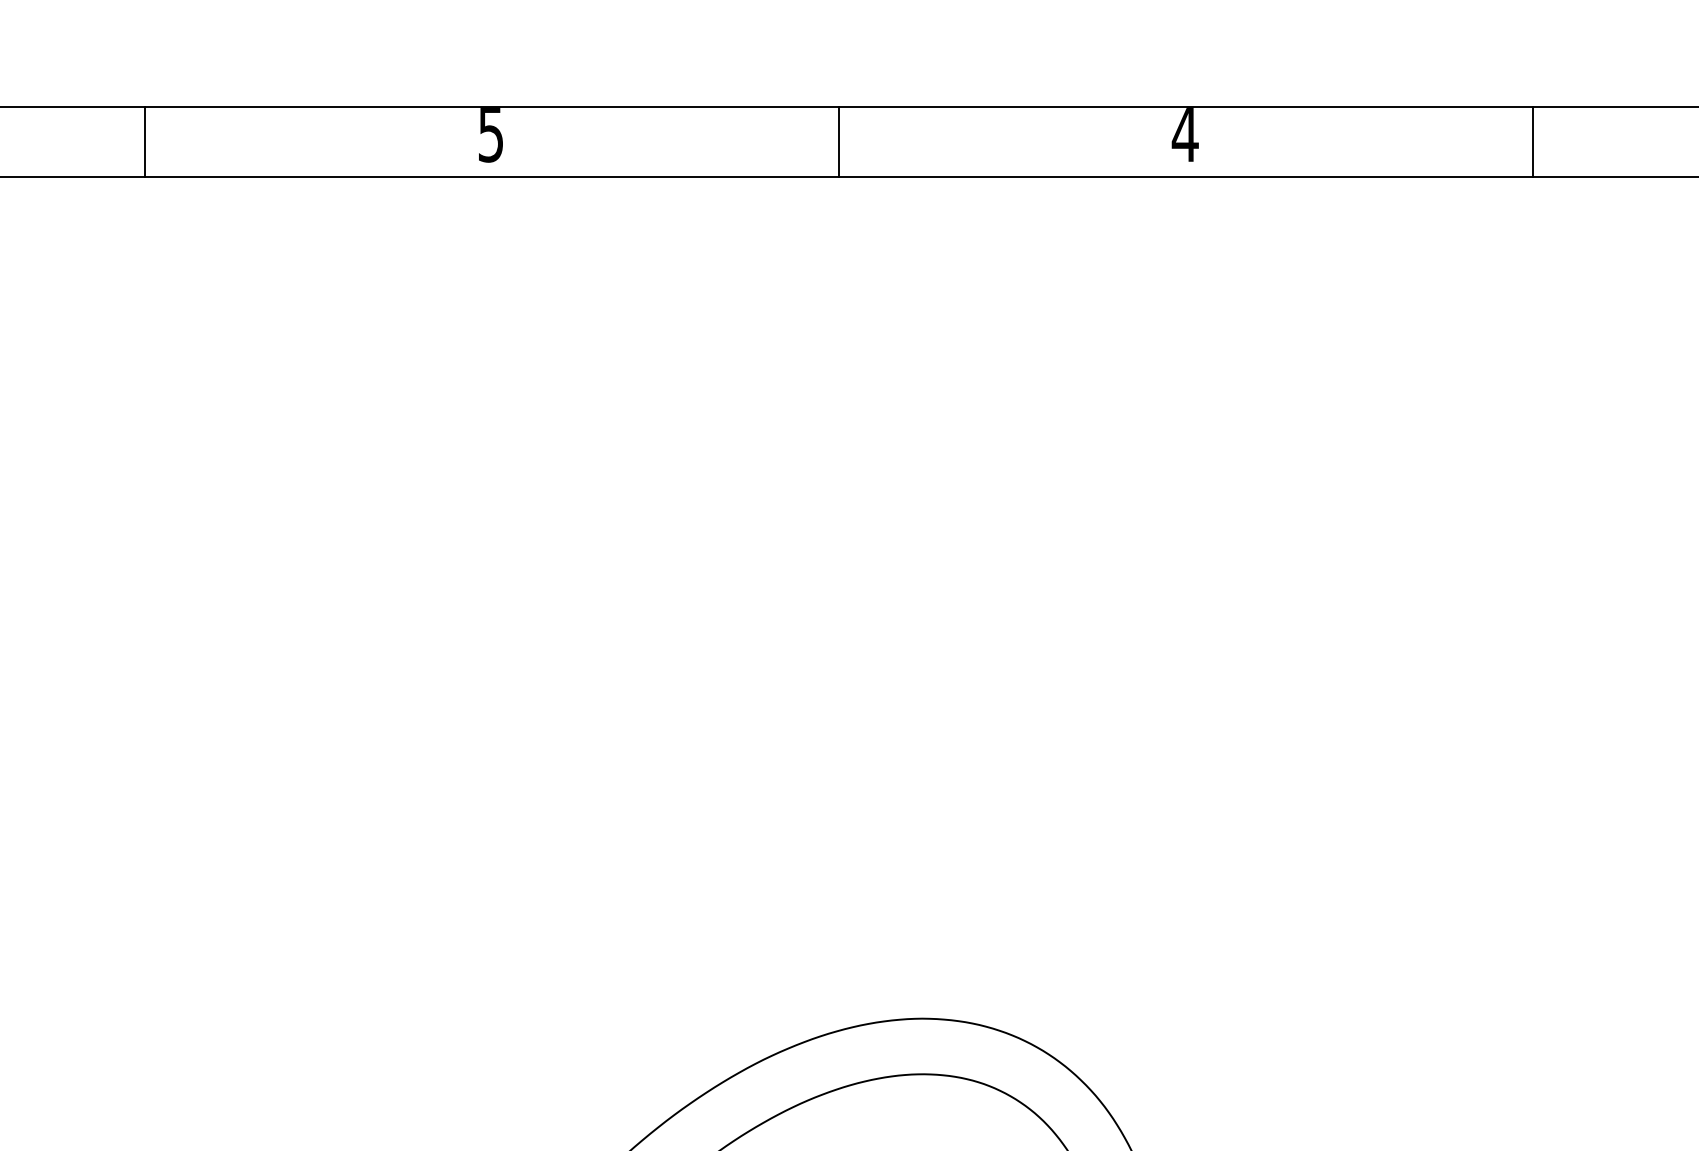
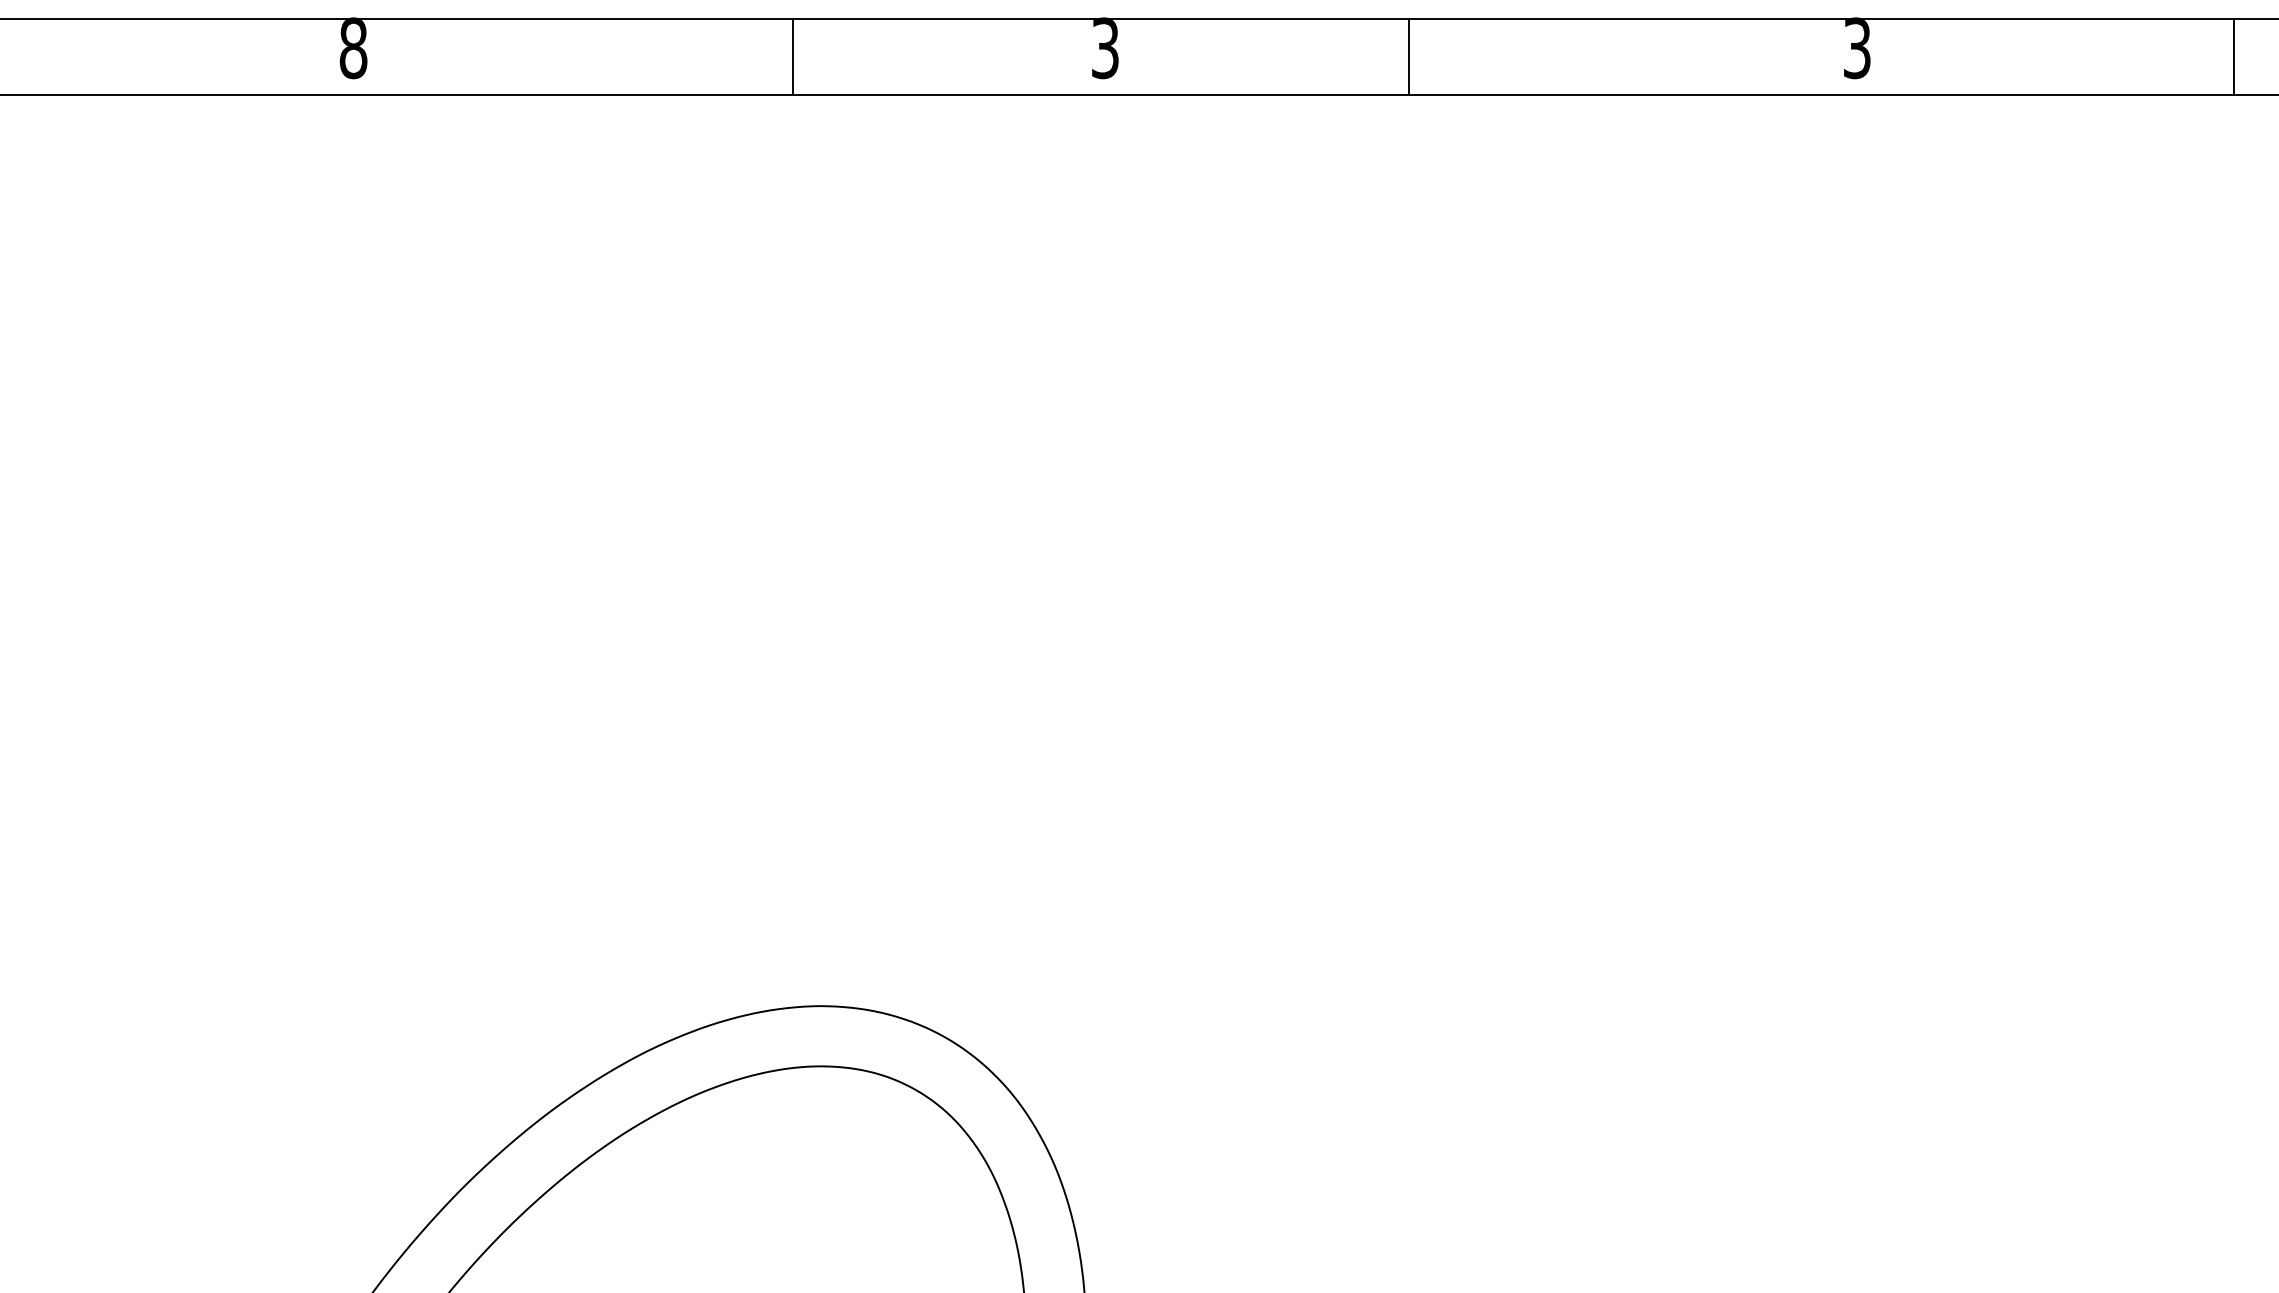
text: (491, 134) -> (353, 48), 5 -> 8
text: (1184, 134) -> (1104, 48), 4 -> 3
line: (839, 141) -> (793, 56), moved
line: (1533, 141) -> (1409, 56), moved

